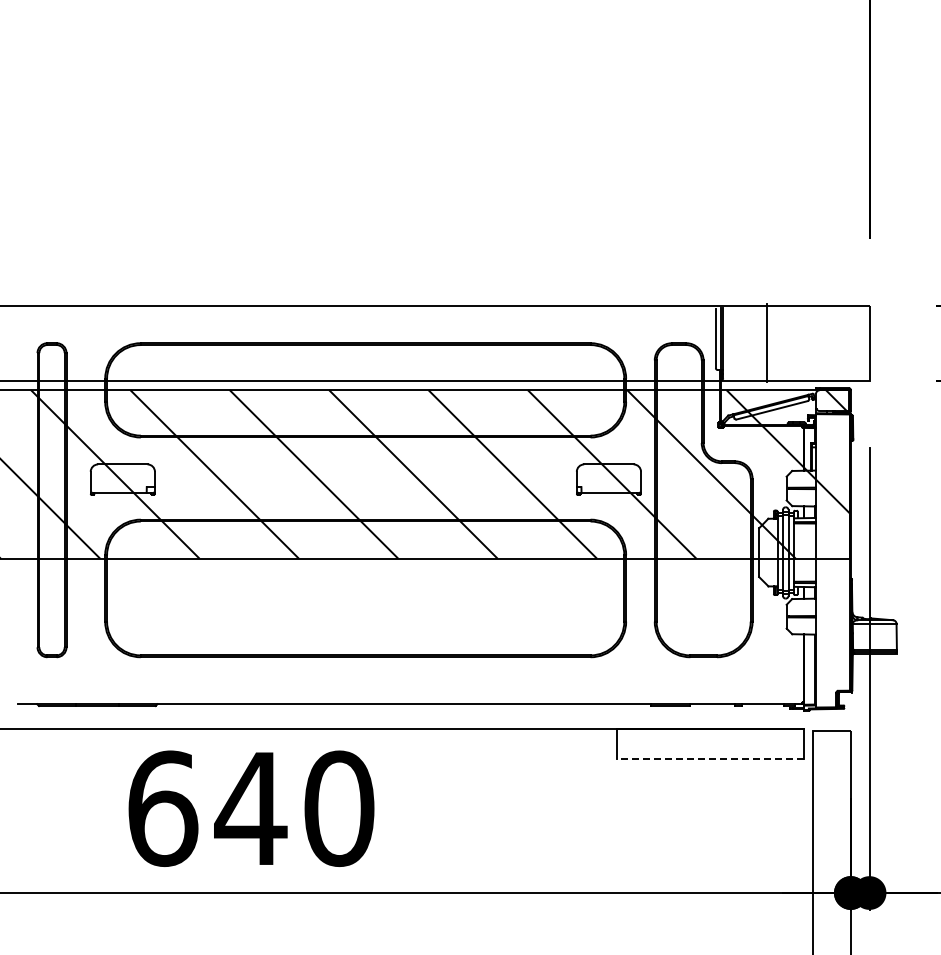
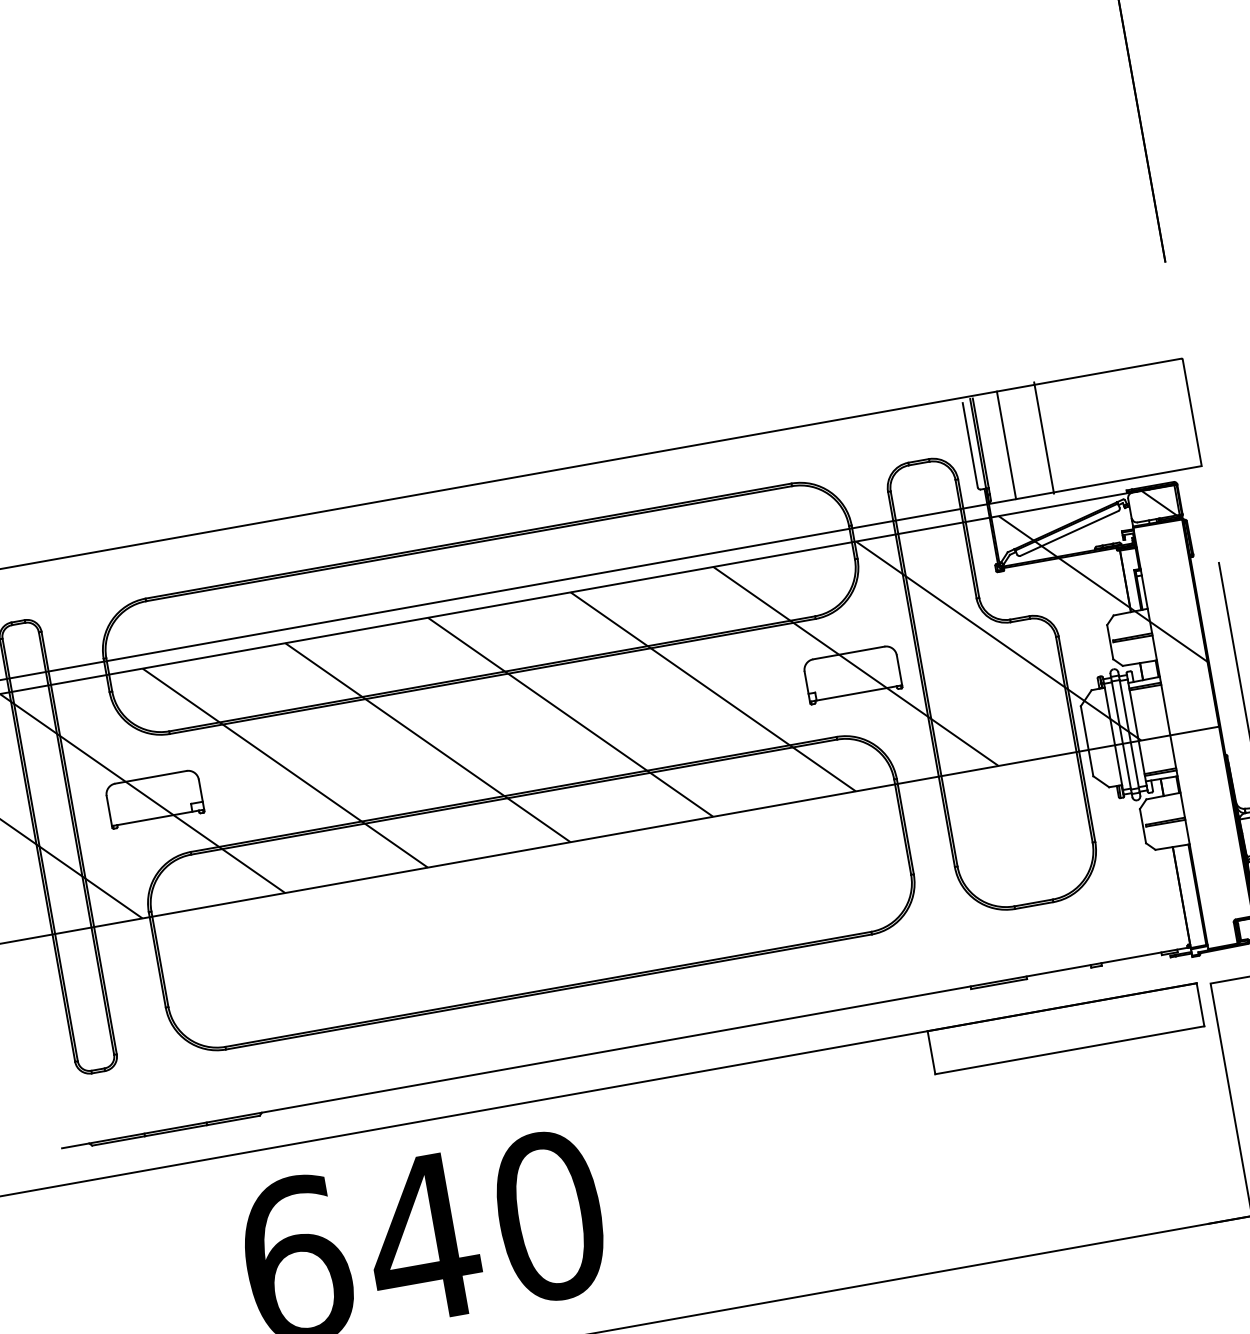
line: (740, 342) -> (1006, 444), added
line: (710, 759) -> (1070, 1050), dashed -> solid

